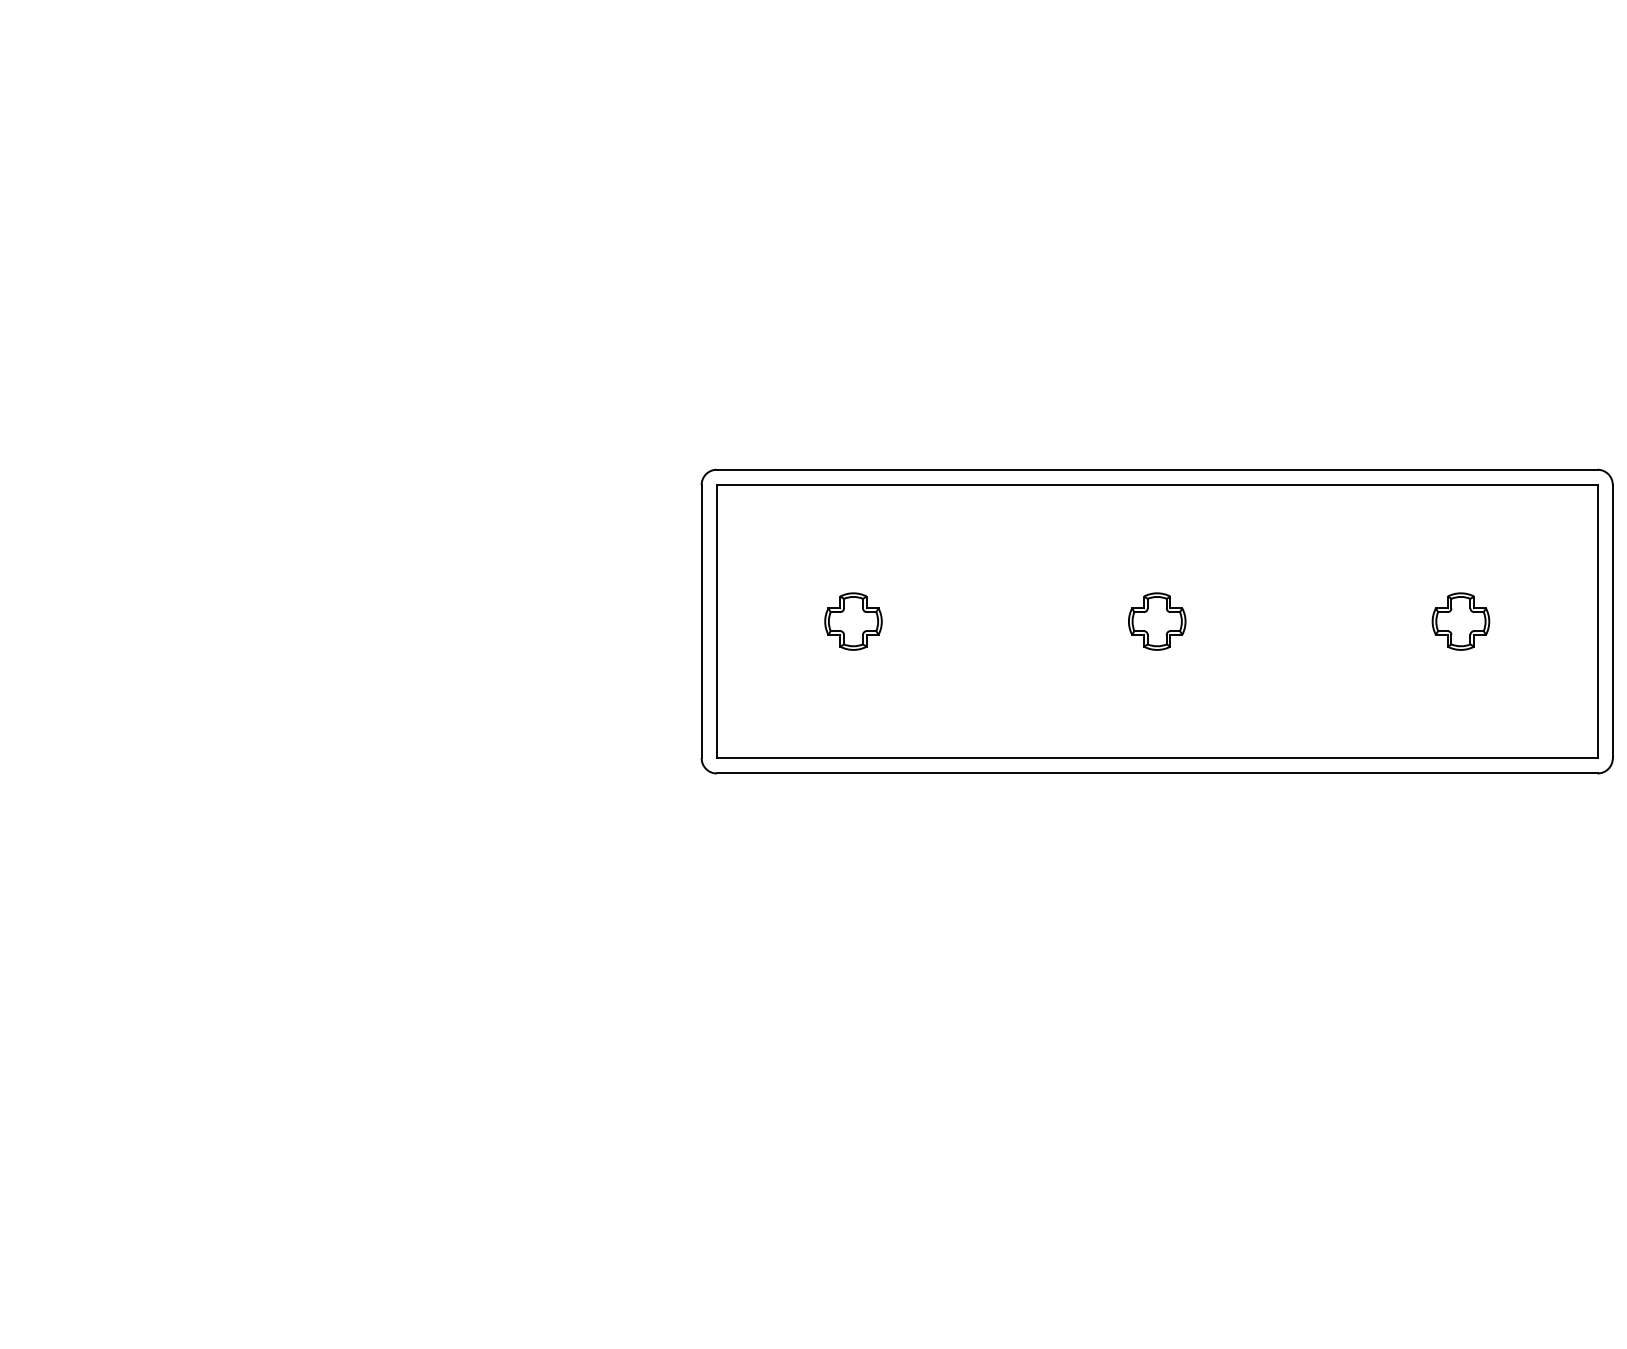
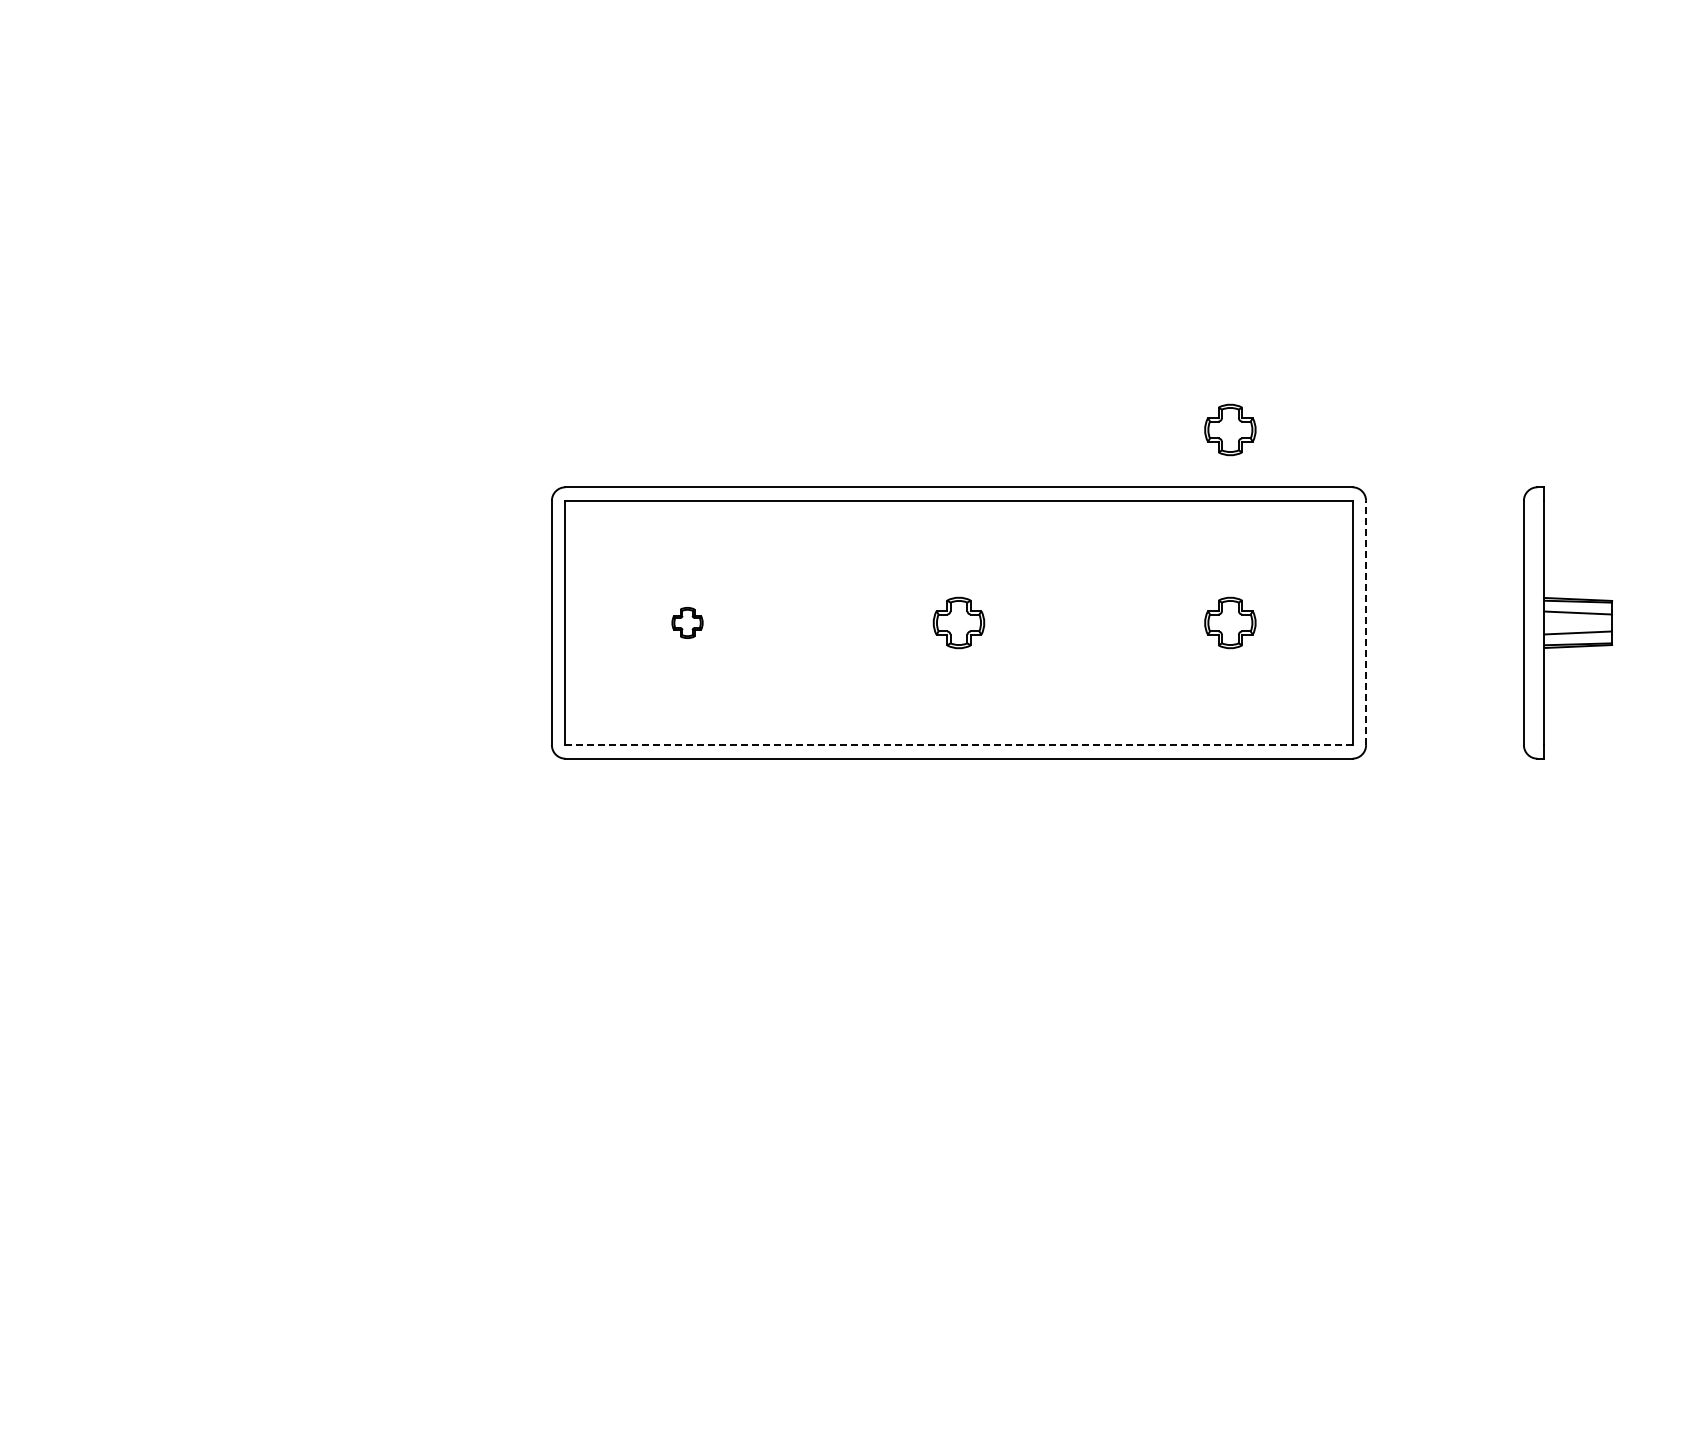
part: (1461, 405) -> (1230, 429), added
part: (853, 621) -> (687, 622), size x0.6
line: (1613, 621) -> (1366, 622), solid -> dashed
line: (1157, 758) -> (959, 745), solid -> dashed

